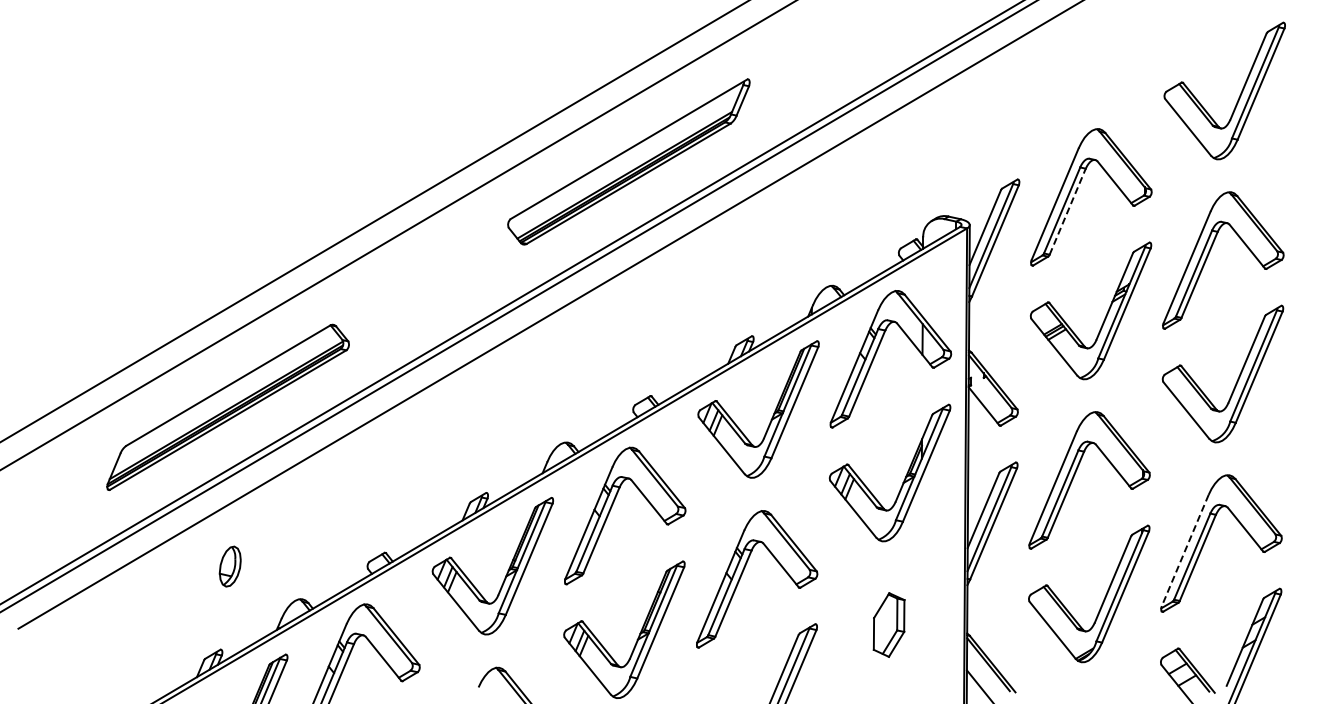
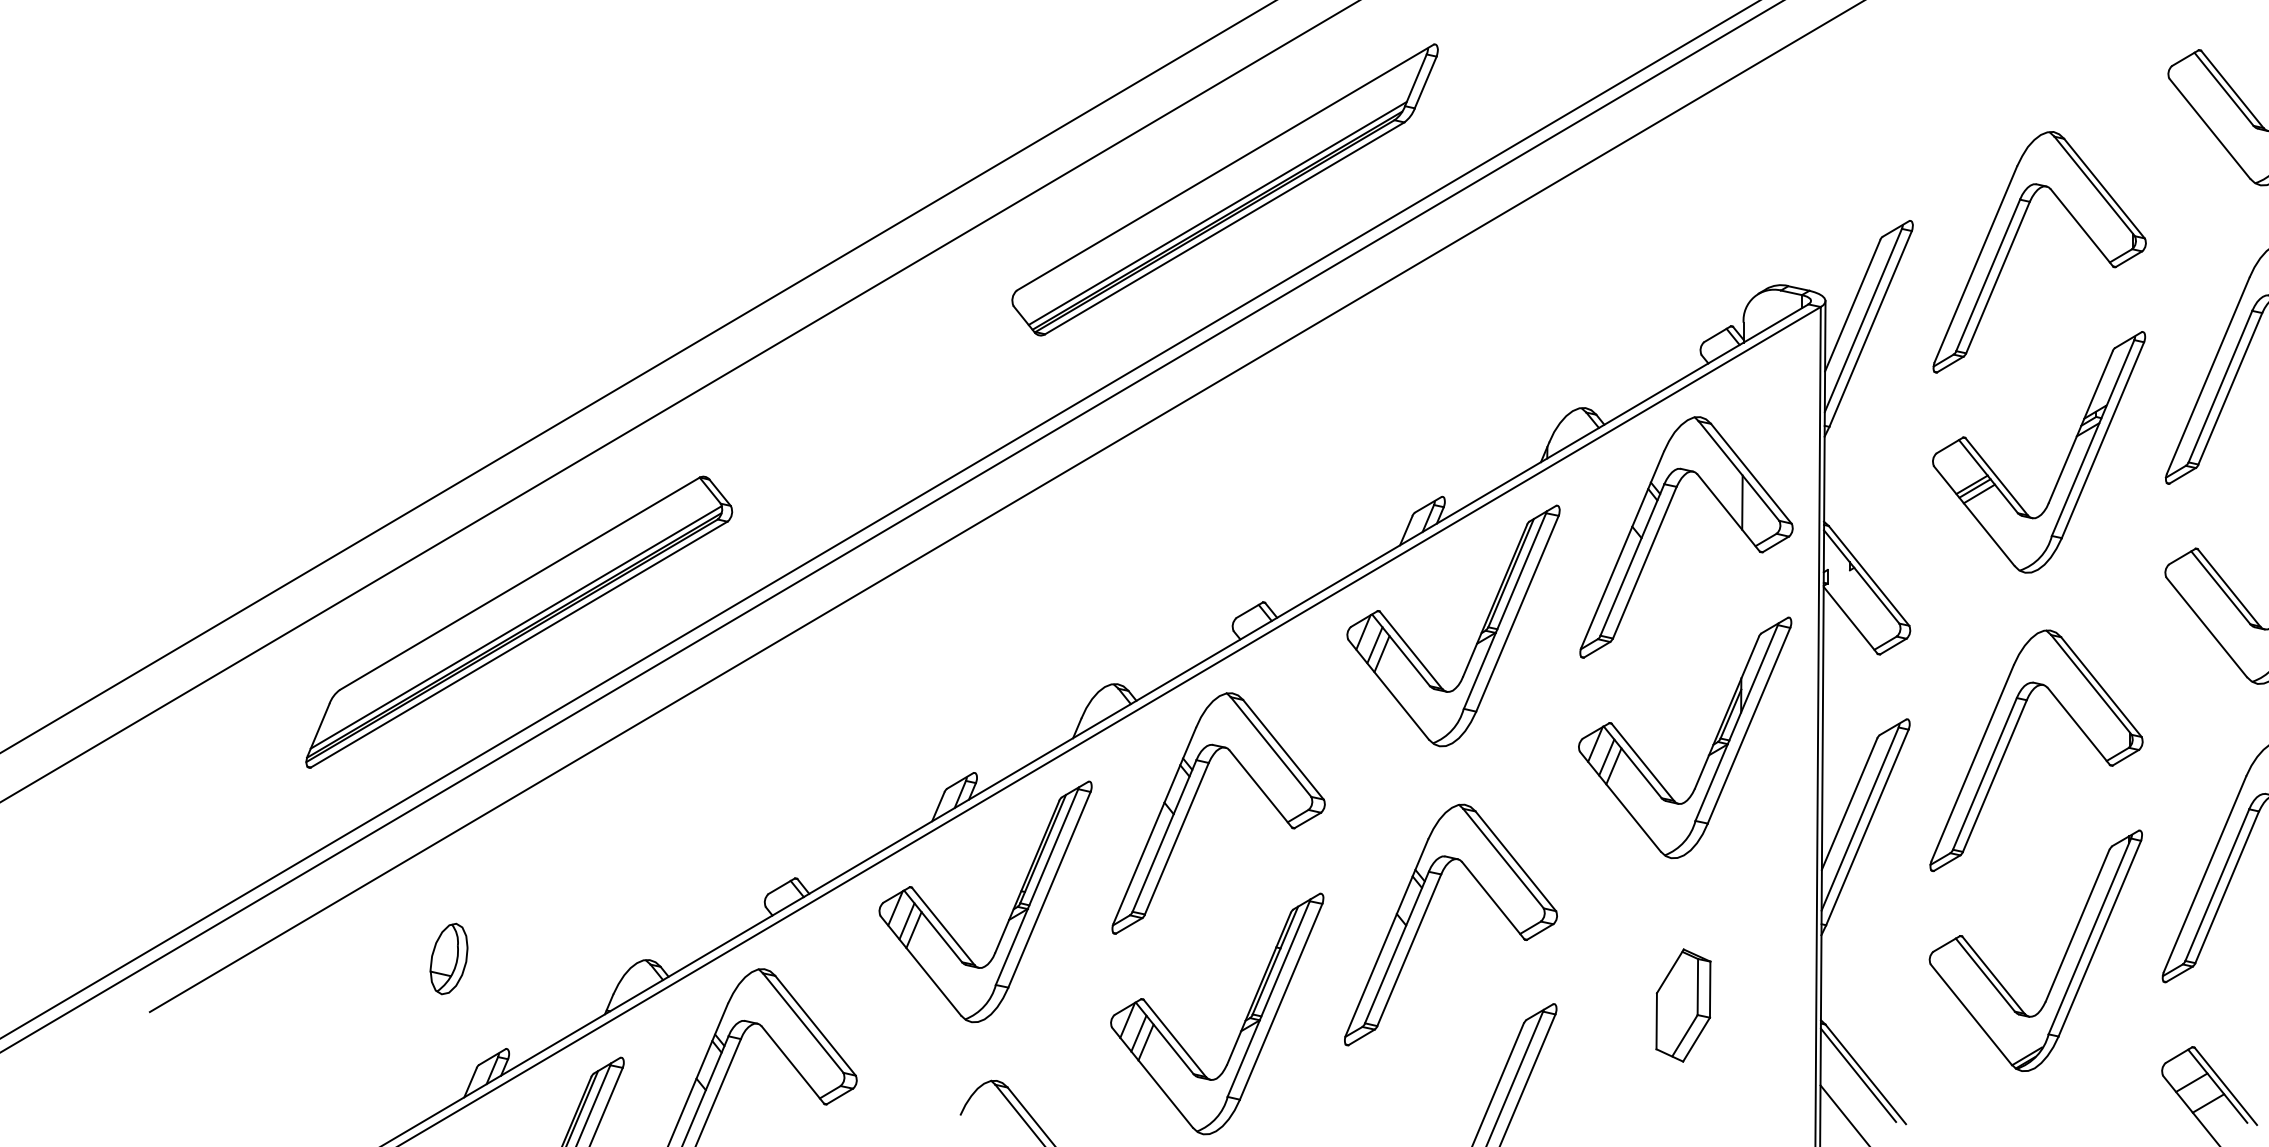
line: (1067, 211) -> (1997, 277), dashed -> solid
line: (1185, 550) -> (2205, 874), dashed -> solid
part: (229, 566) -> (447, 958), moved

